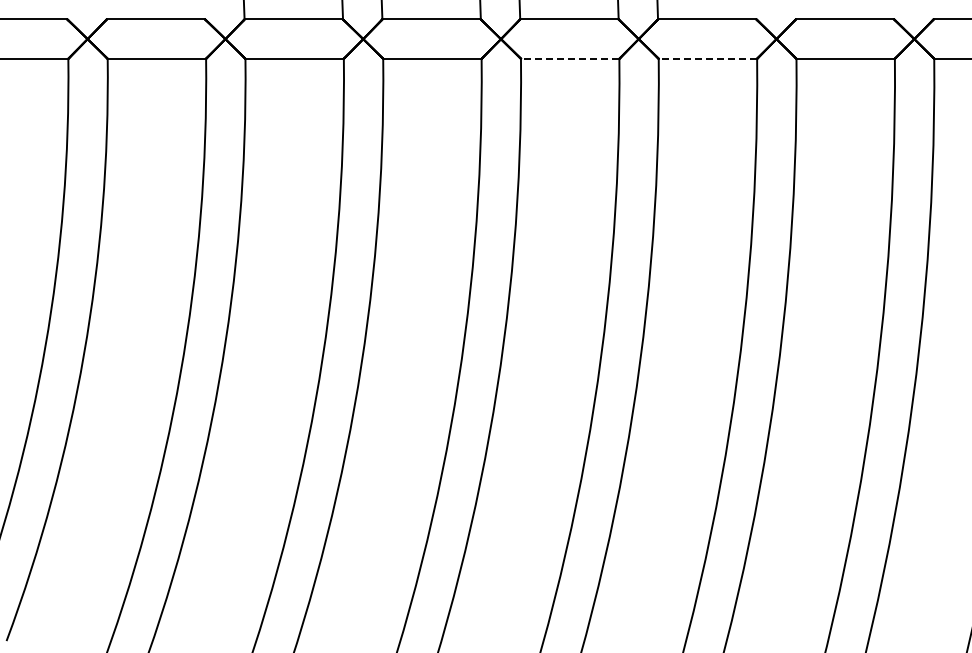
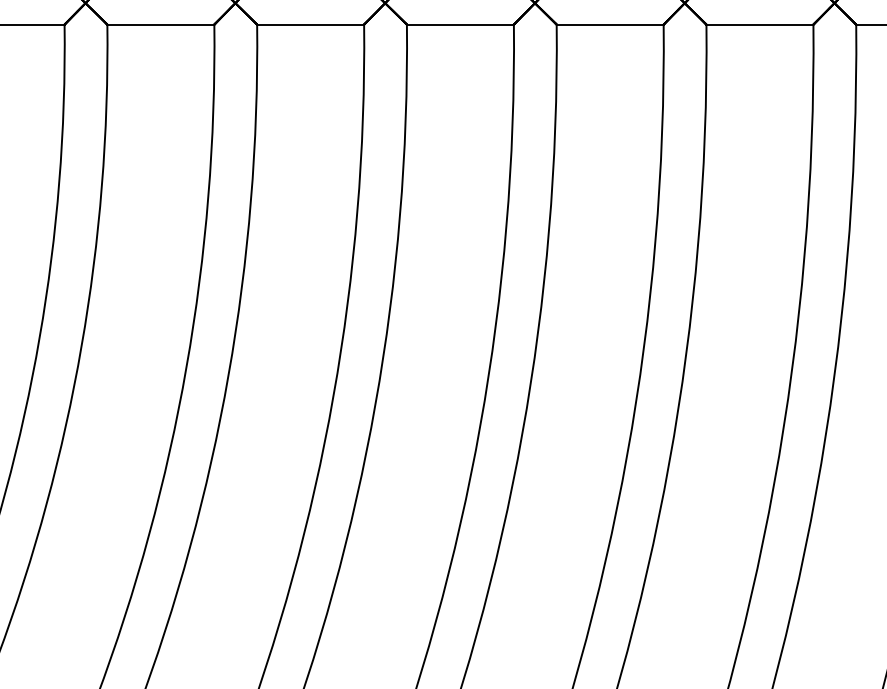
line: (569, 58) -> (609, 24), dashed -> solid
line: (707, 58) -> (759, 24), dashed -> solid

